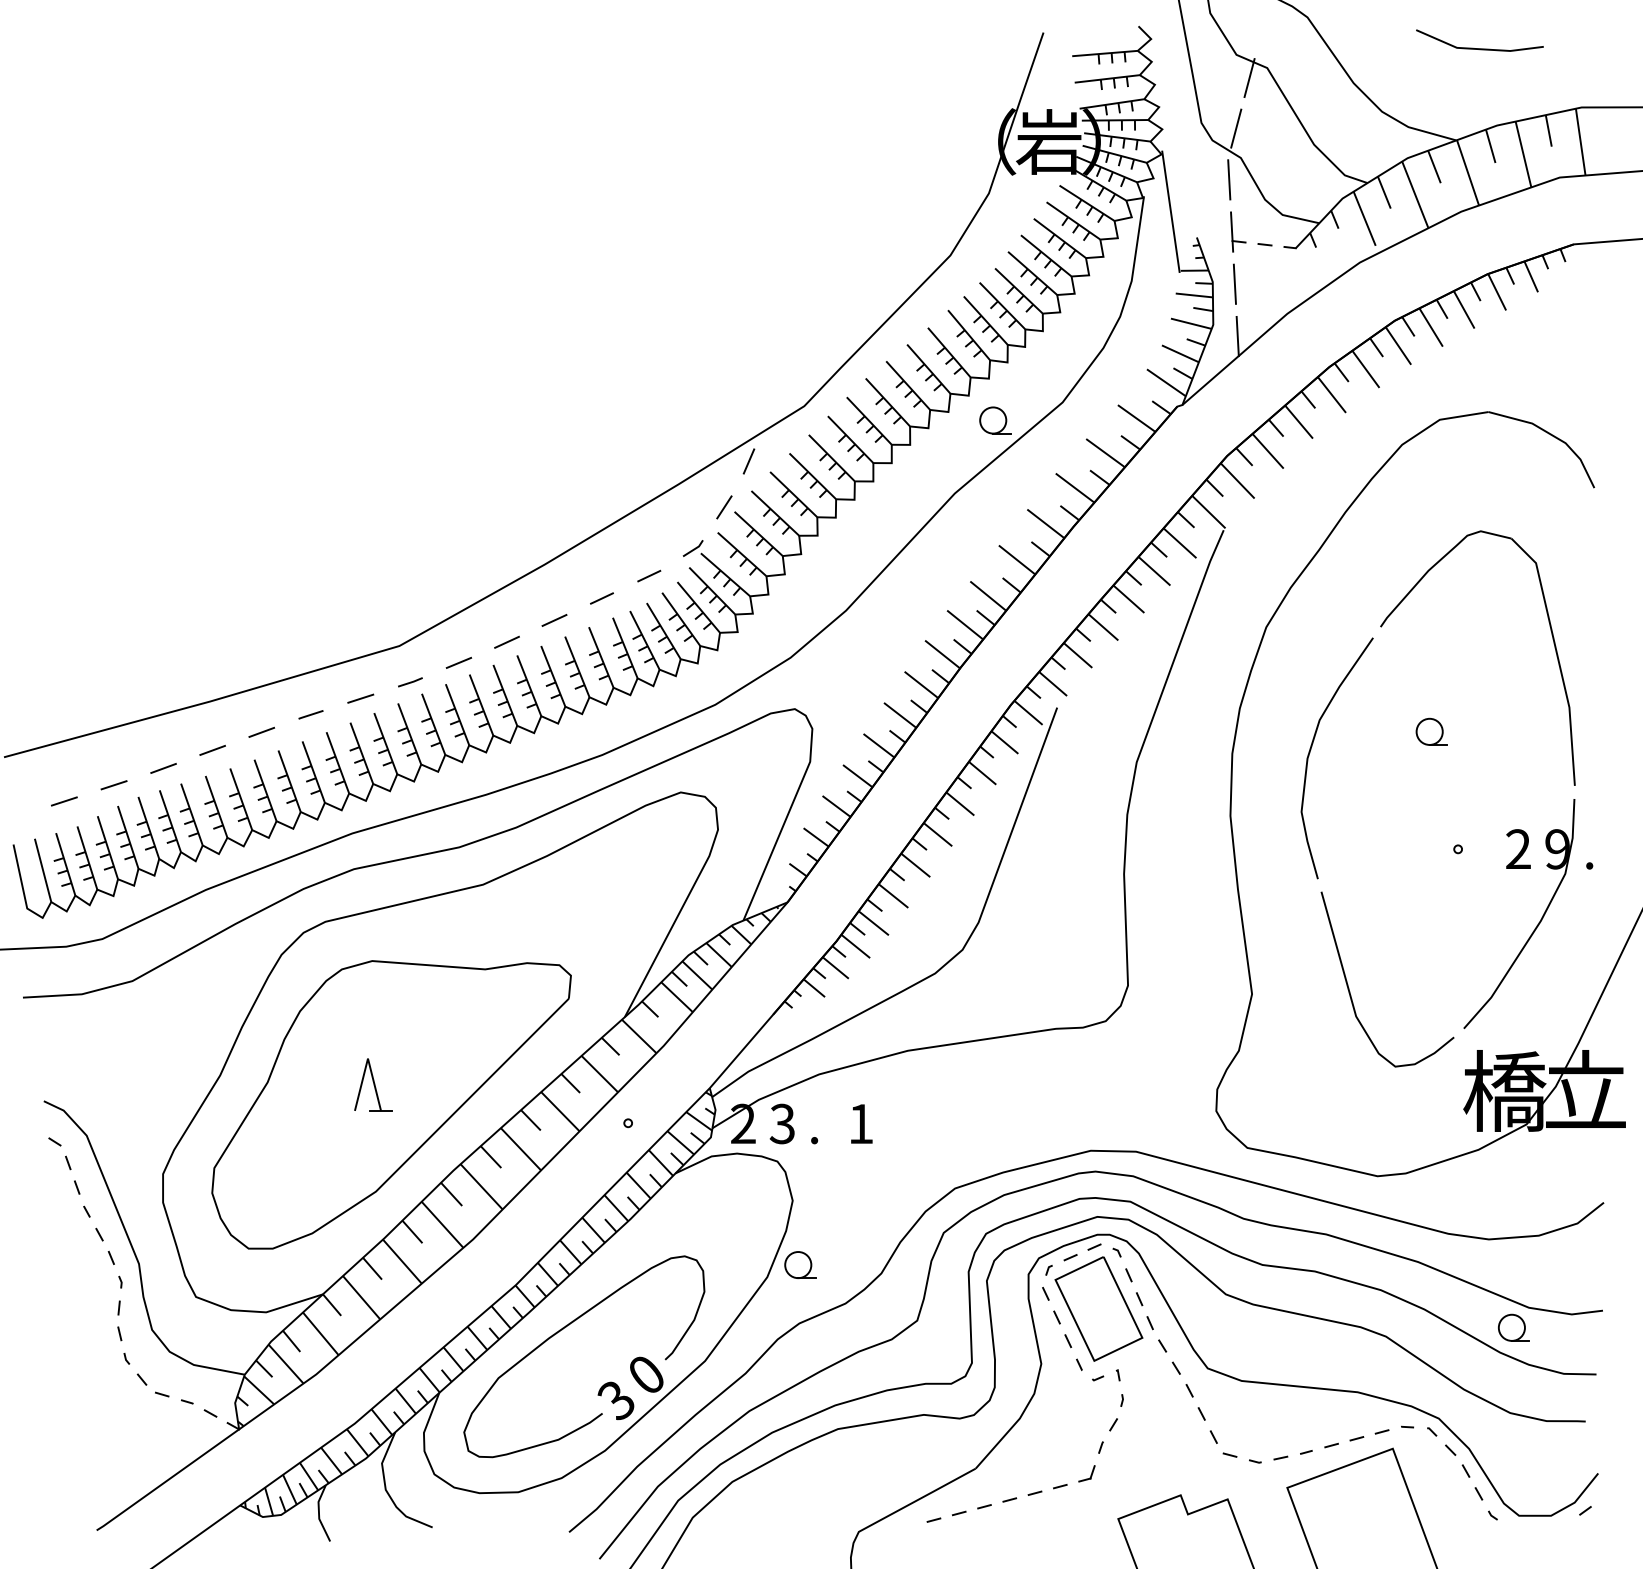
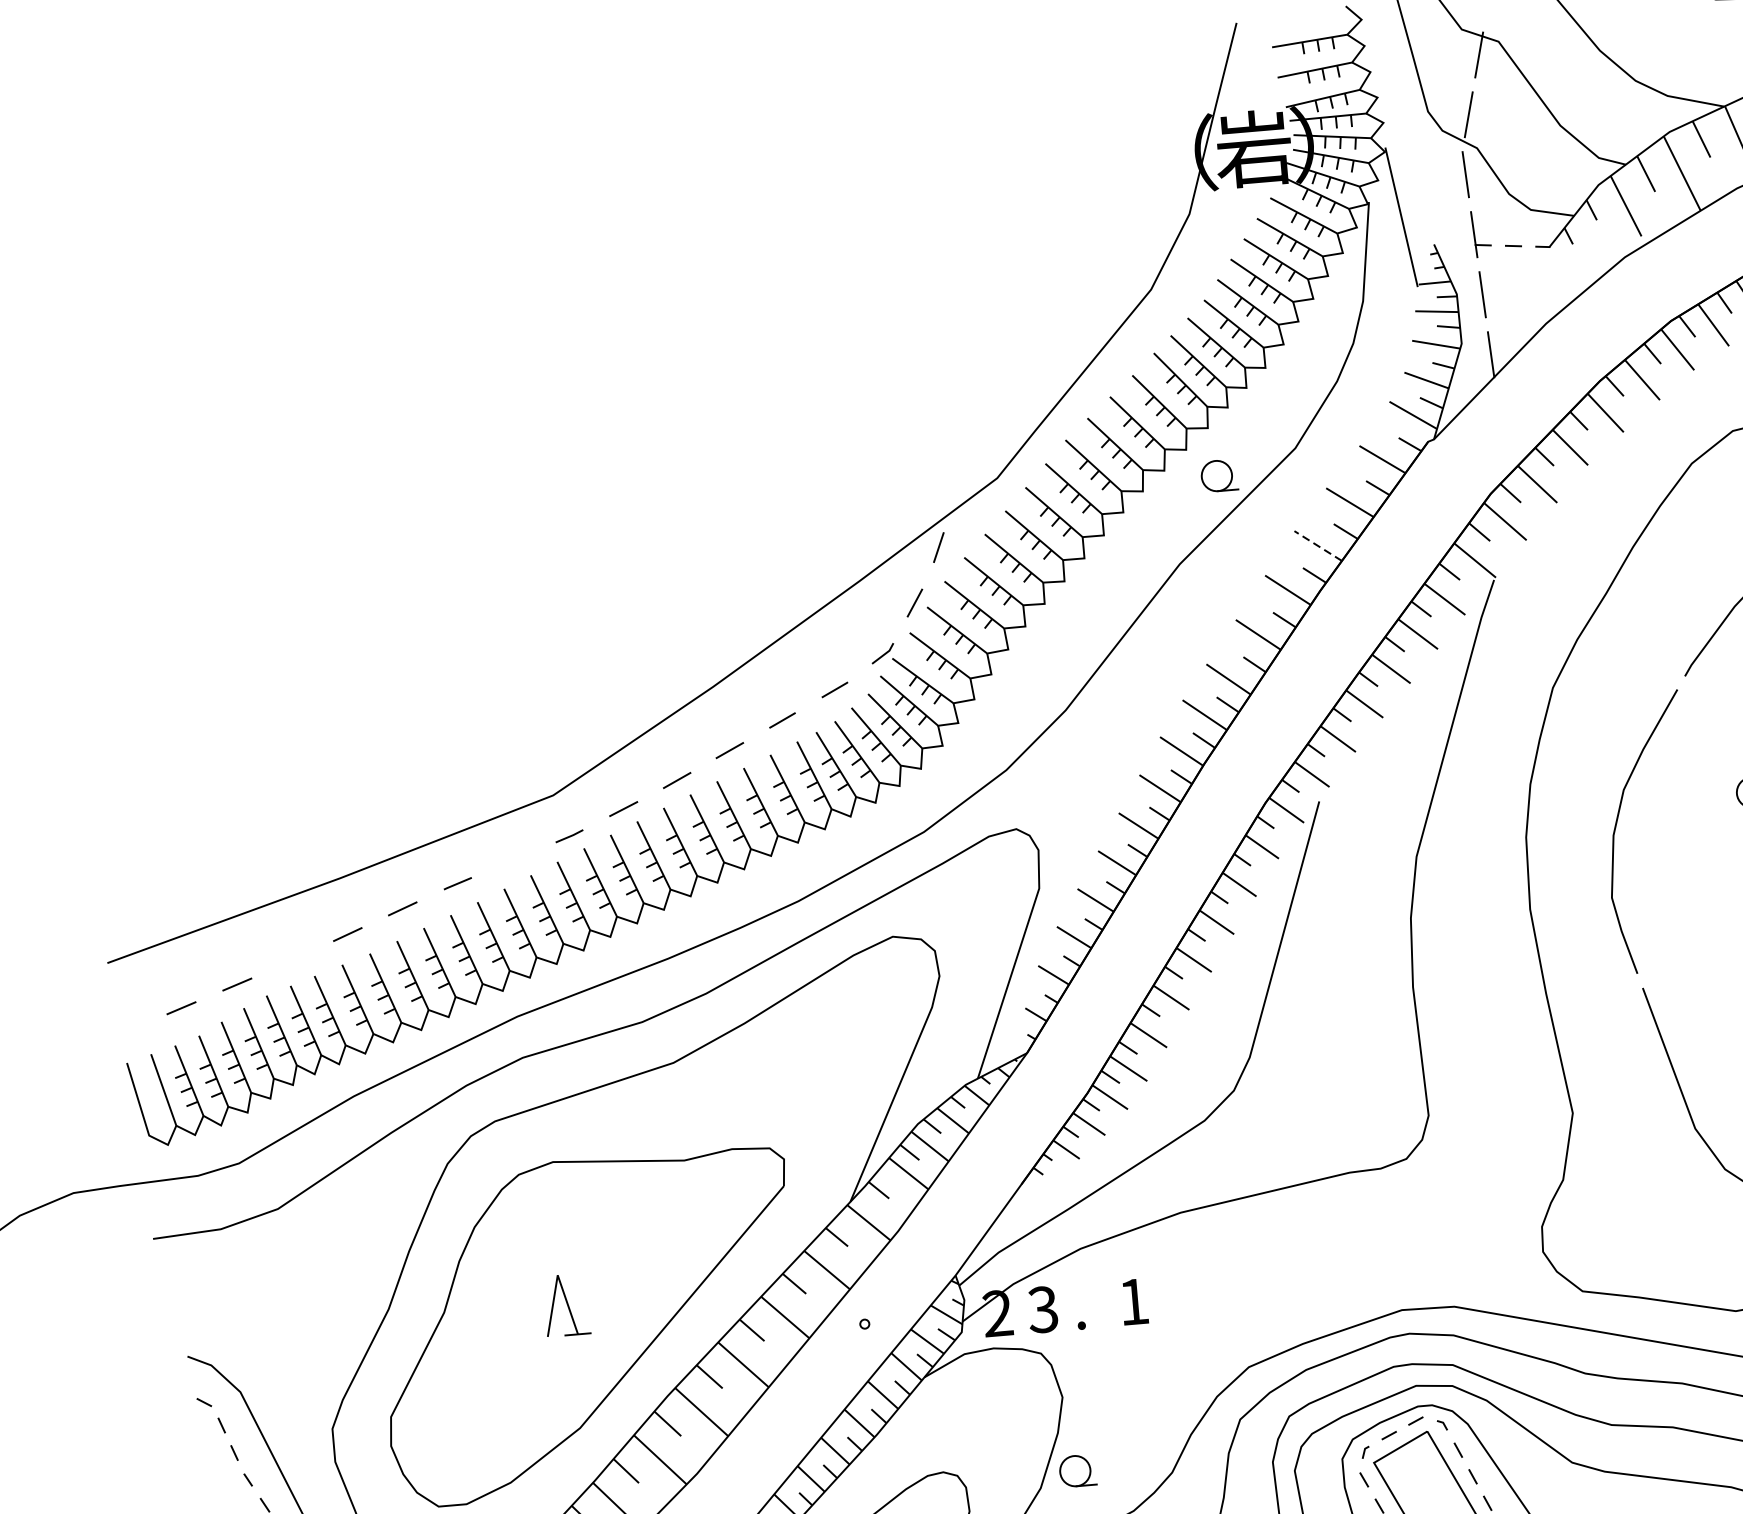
line: (1074, 487) -> (1317, 545), solid -> dashed
line: (360, 698) -> (513, 859), removed
line: (163, 767) -> (292, 959), removed

